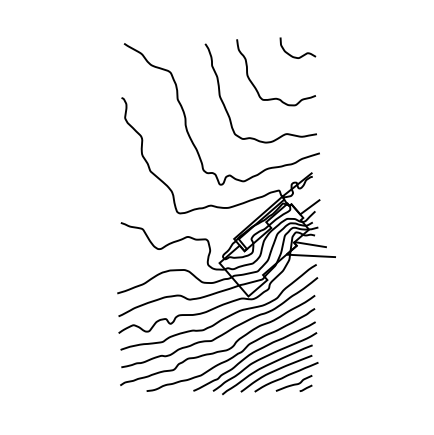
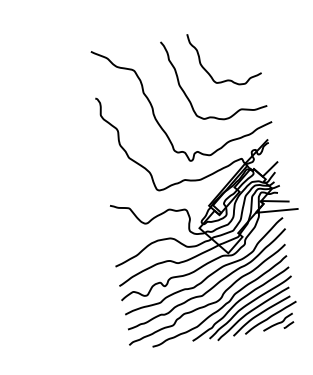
curve: (301, 55) -> (244, 40), removed

